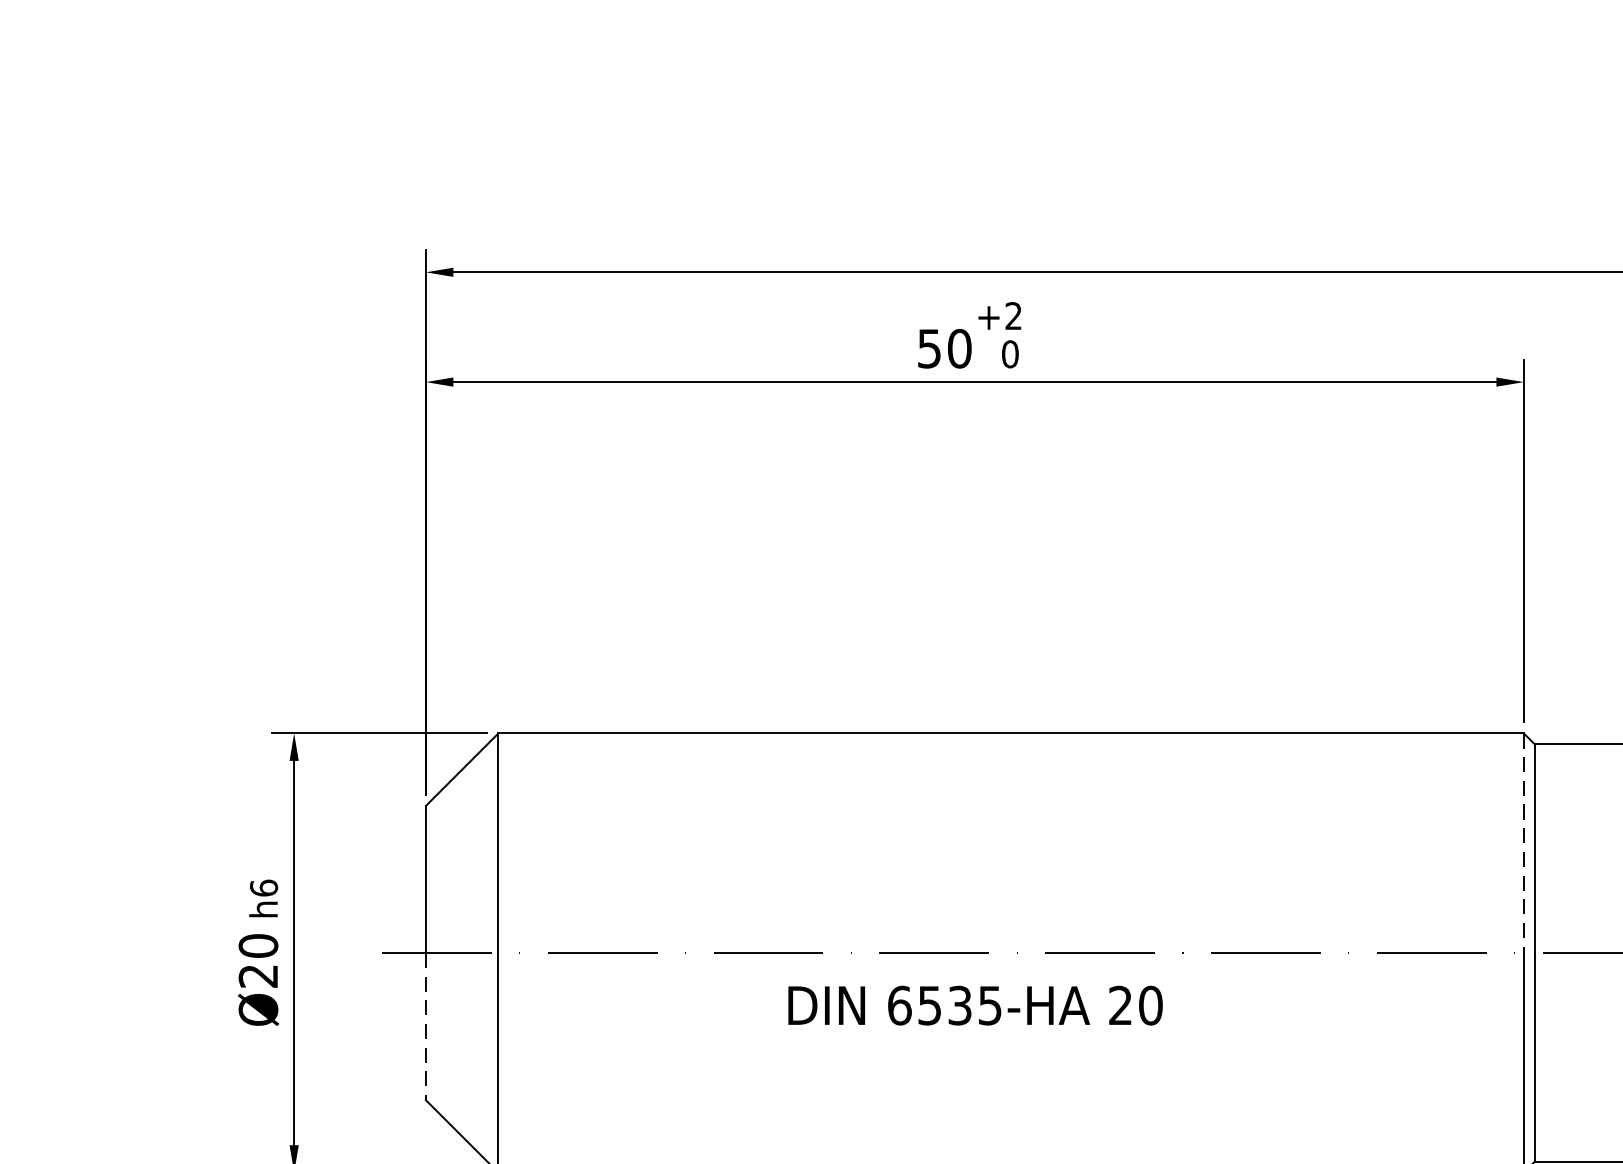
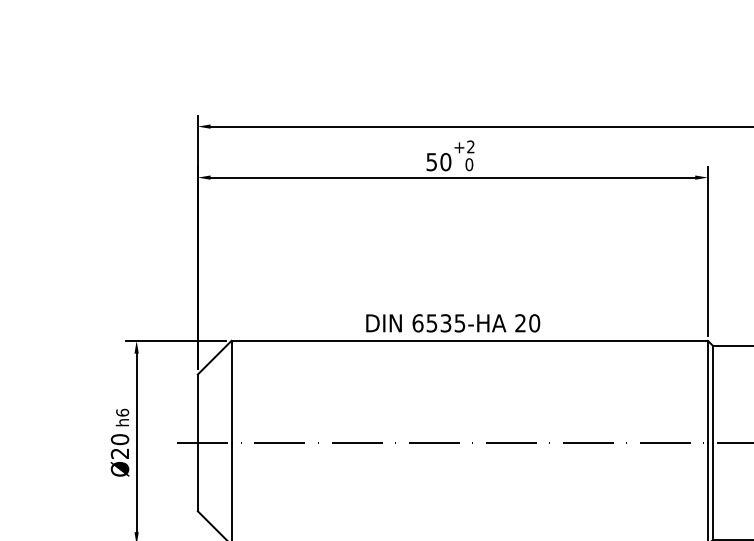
line: (1522, 844) -> (707, 392), dashed -> solid
text: (976, 1006) -> (453, 323), moved
line: (425, 1027) -> (197, 477), dashed -> solid

